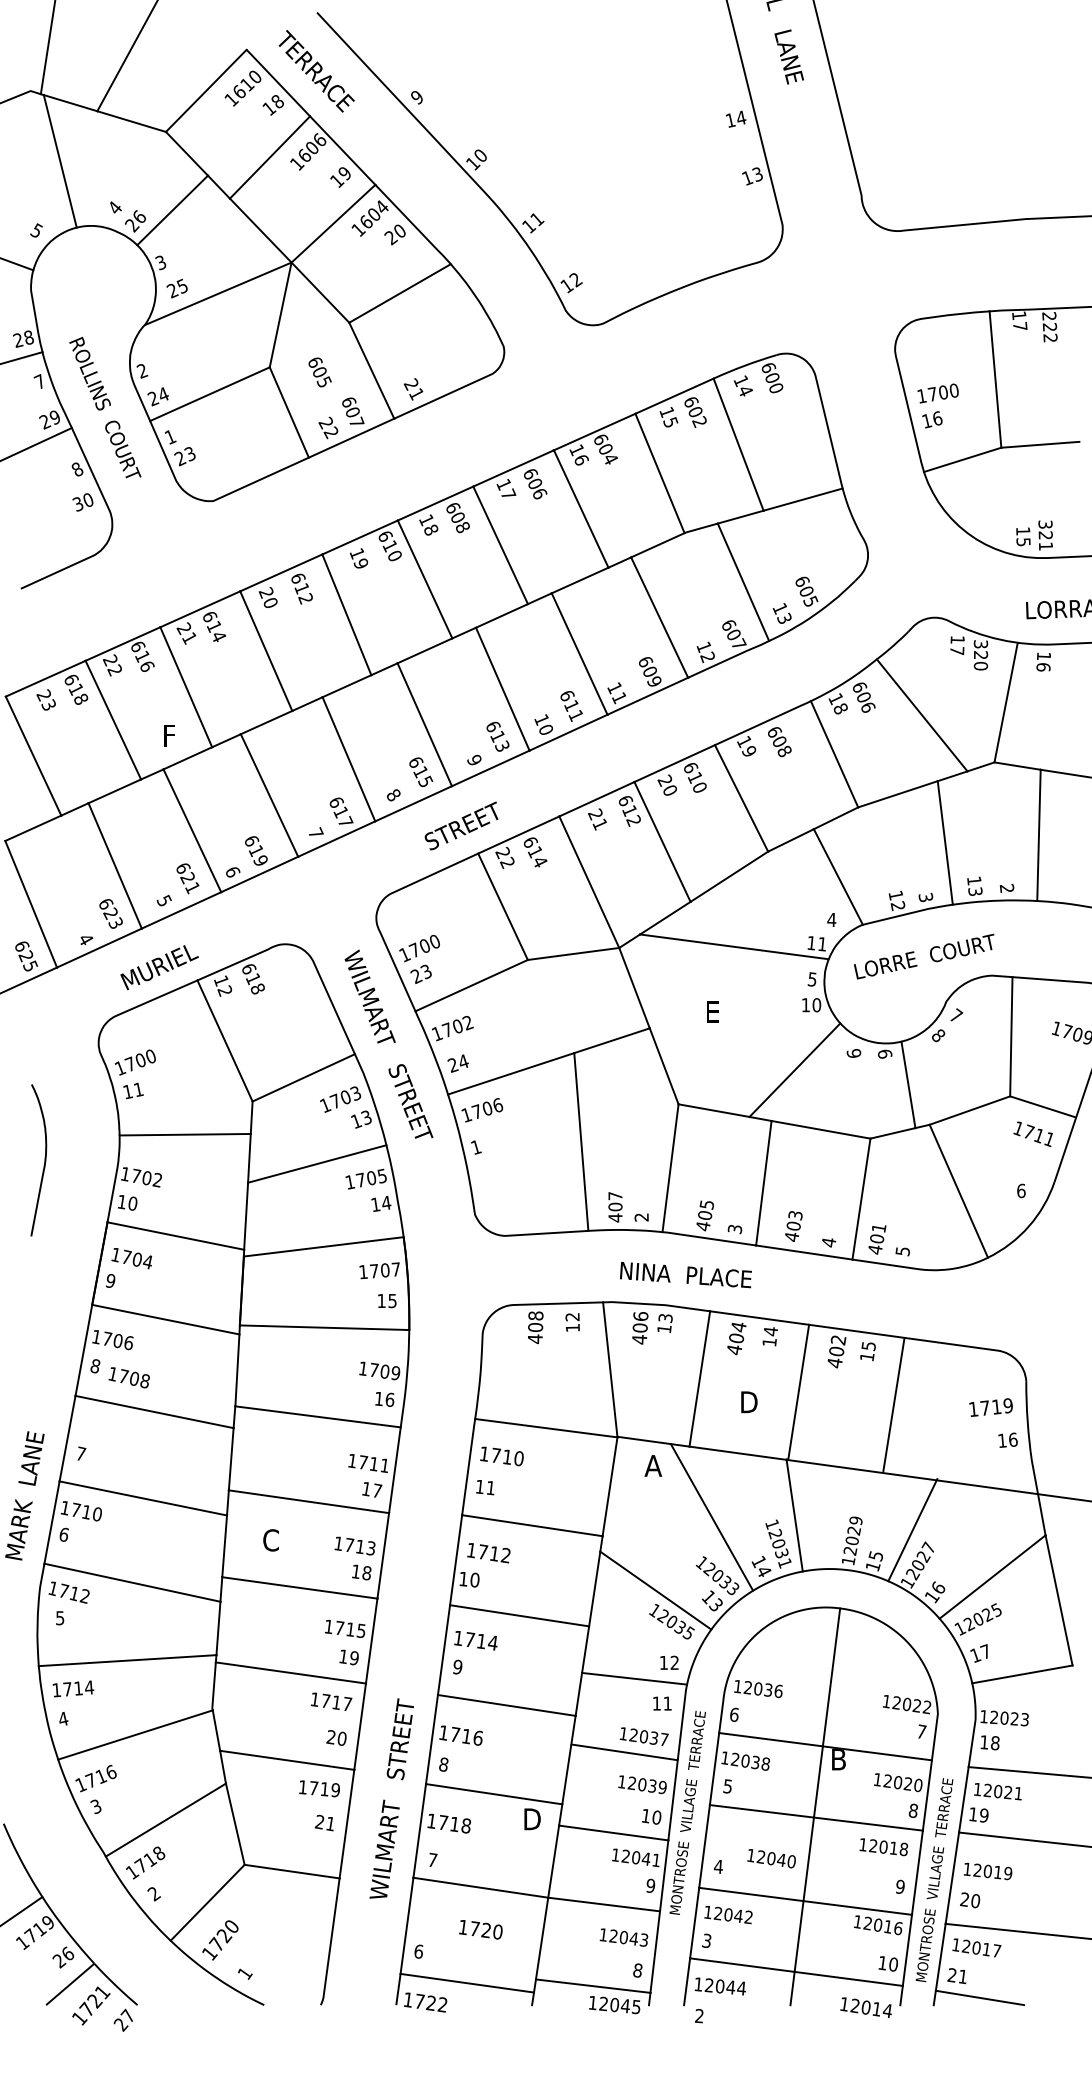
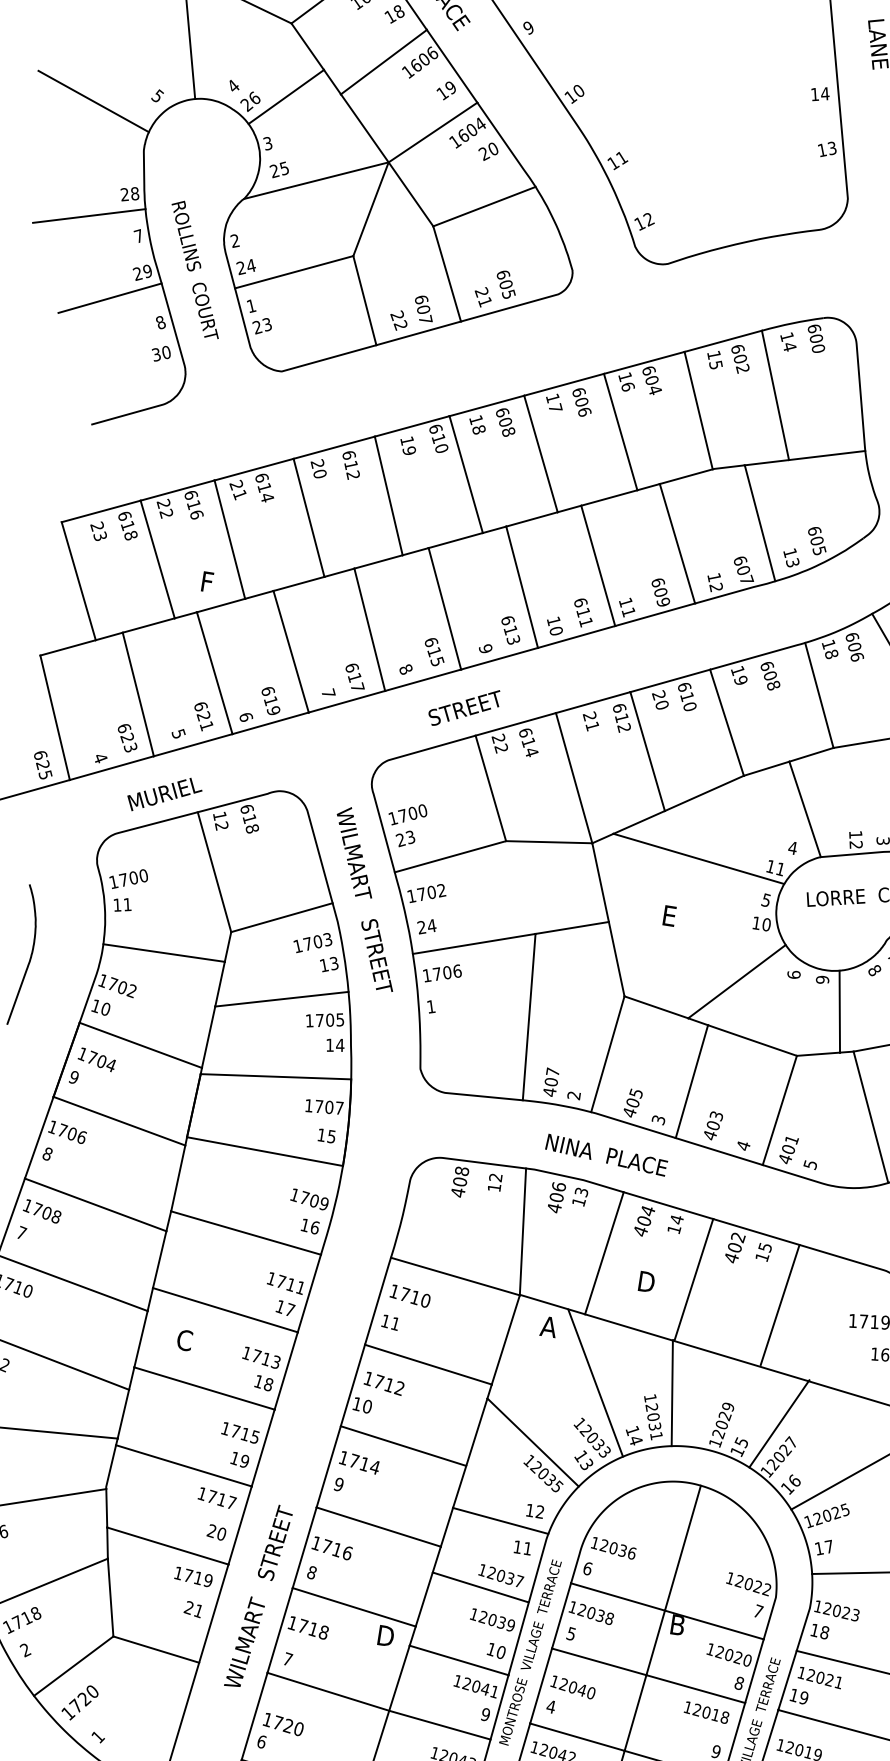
text: (319, 372) -> (505, 284), moved
text: (128, 1377) -> (41, 1211), moved
text: (771, 1858) -> (573, 1687), moved
text: (480, 1929) -> (283, 1724), moved

